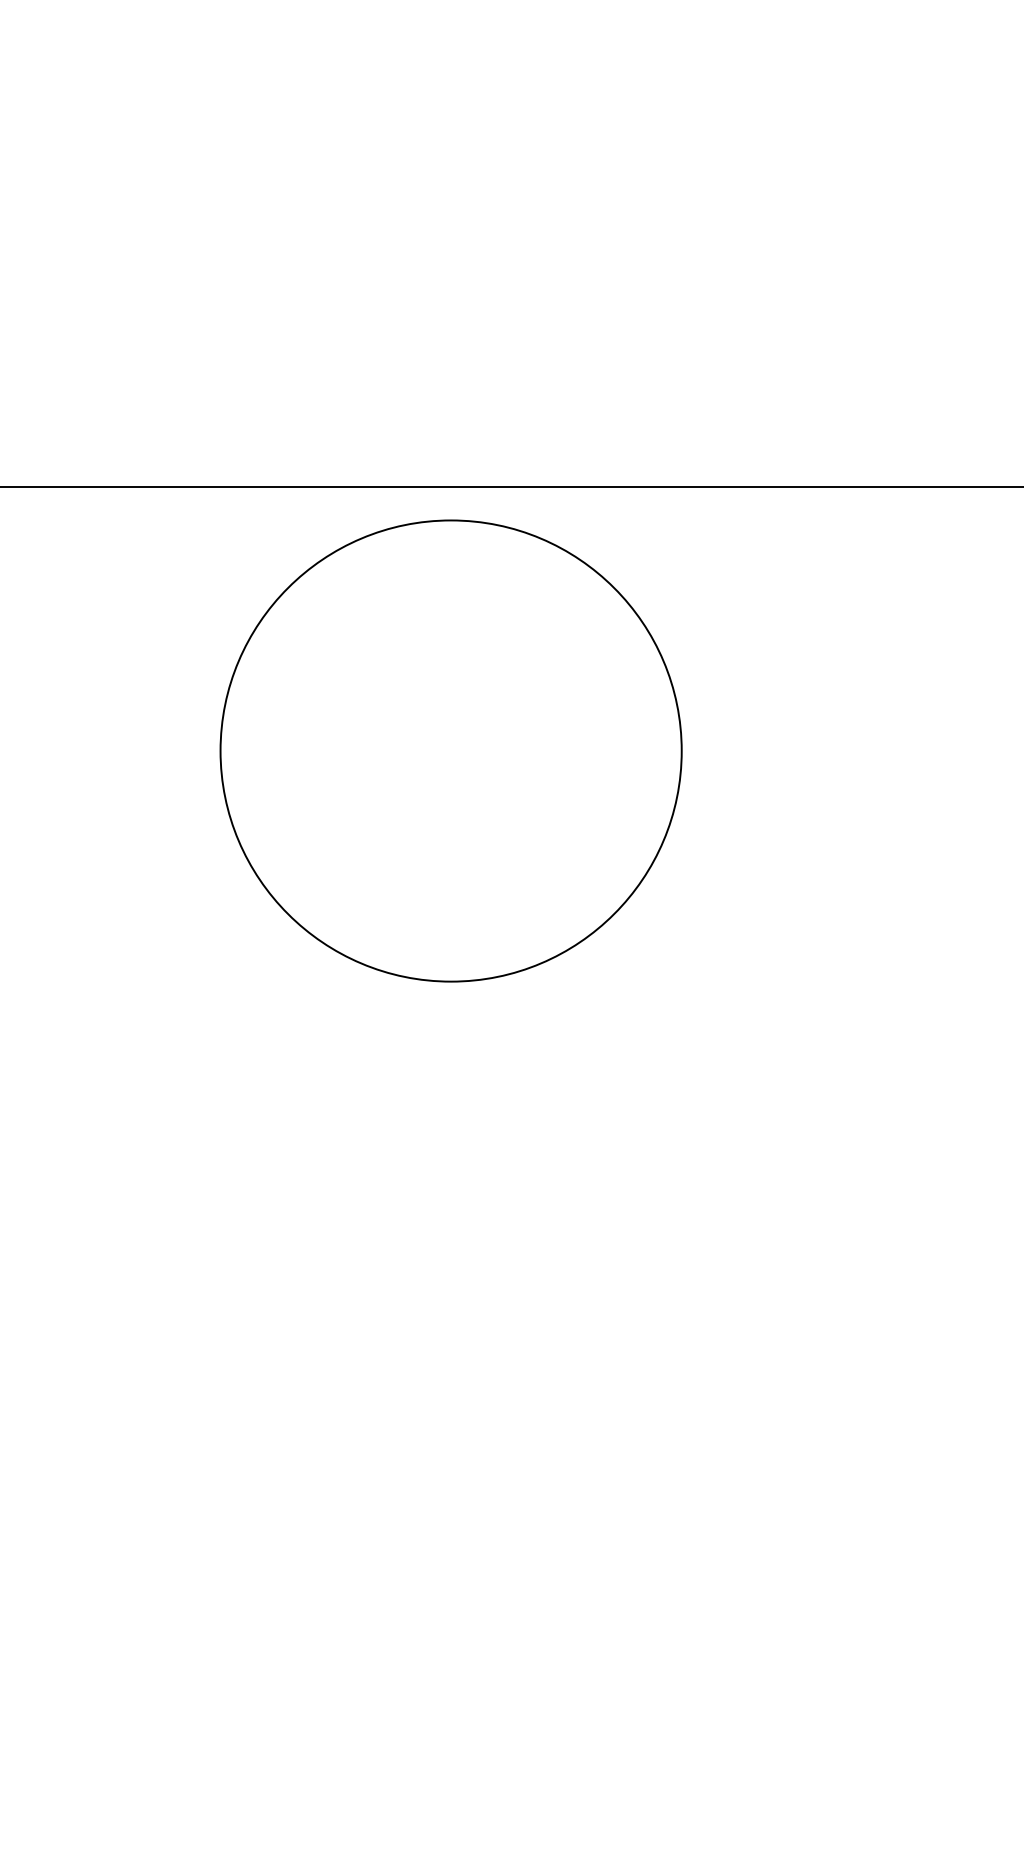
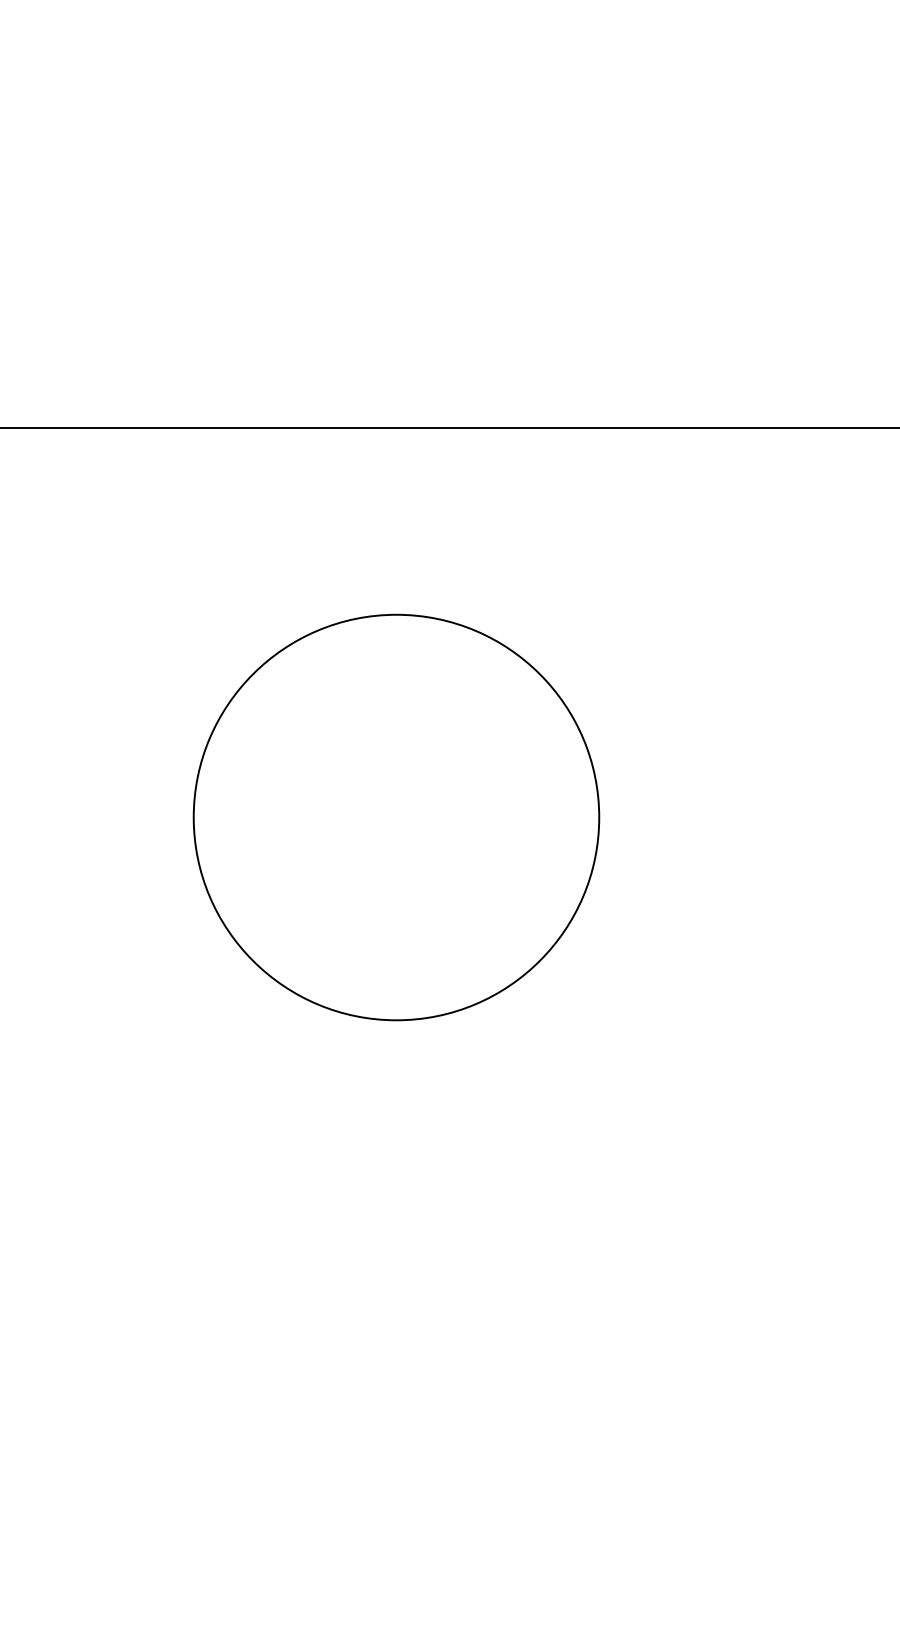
circle: (451, 750) -> (396, 817), moved

